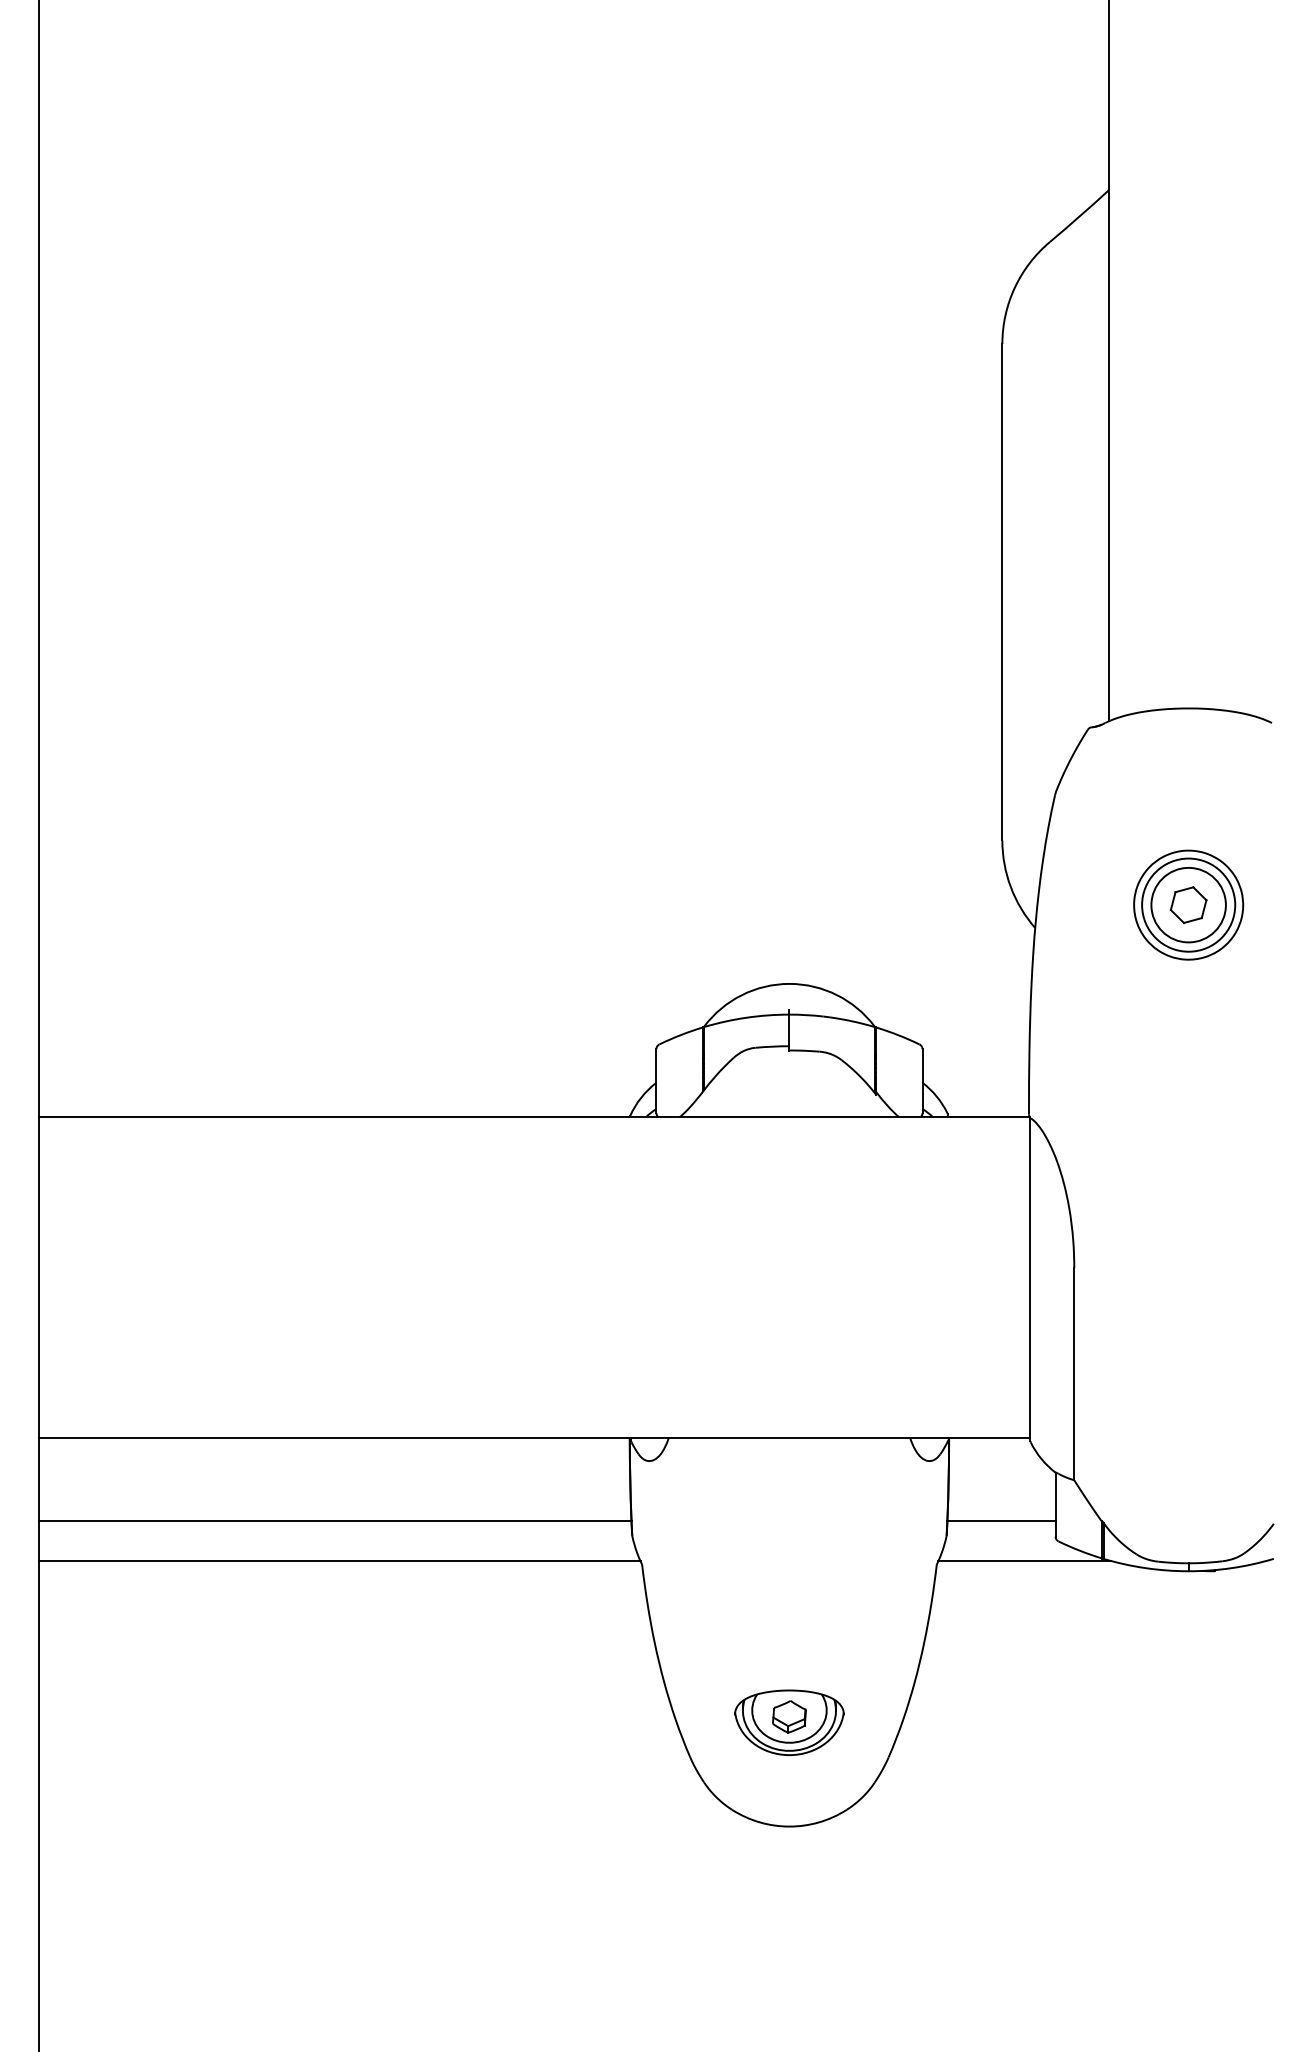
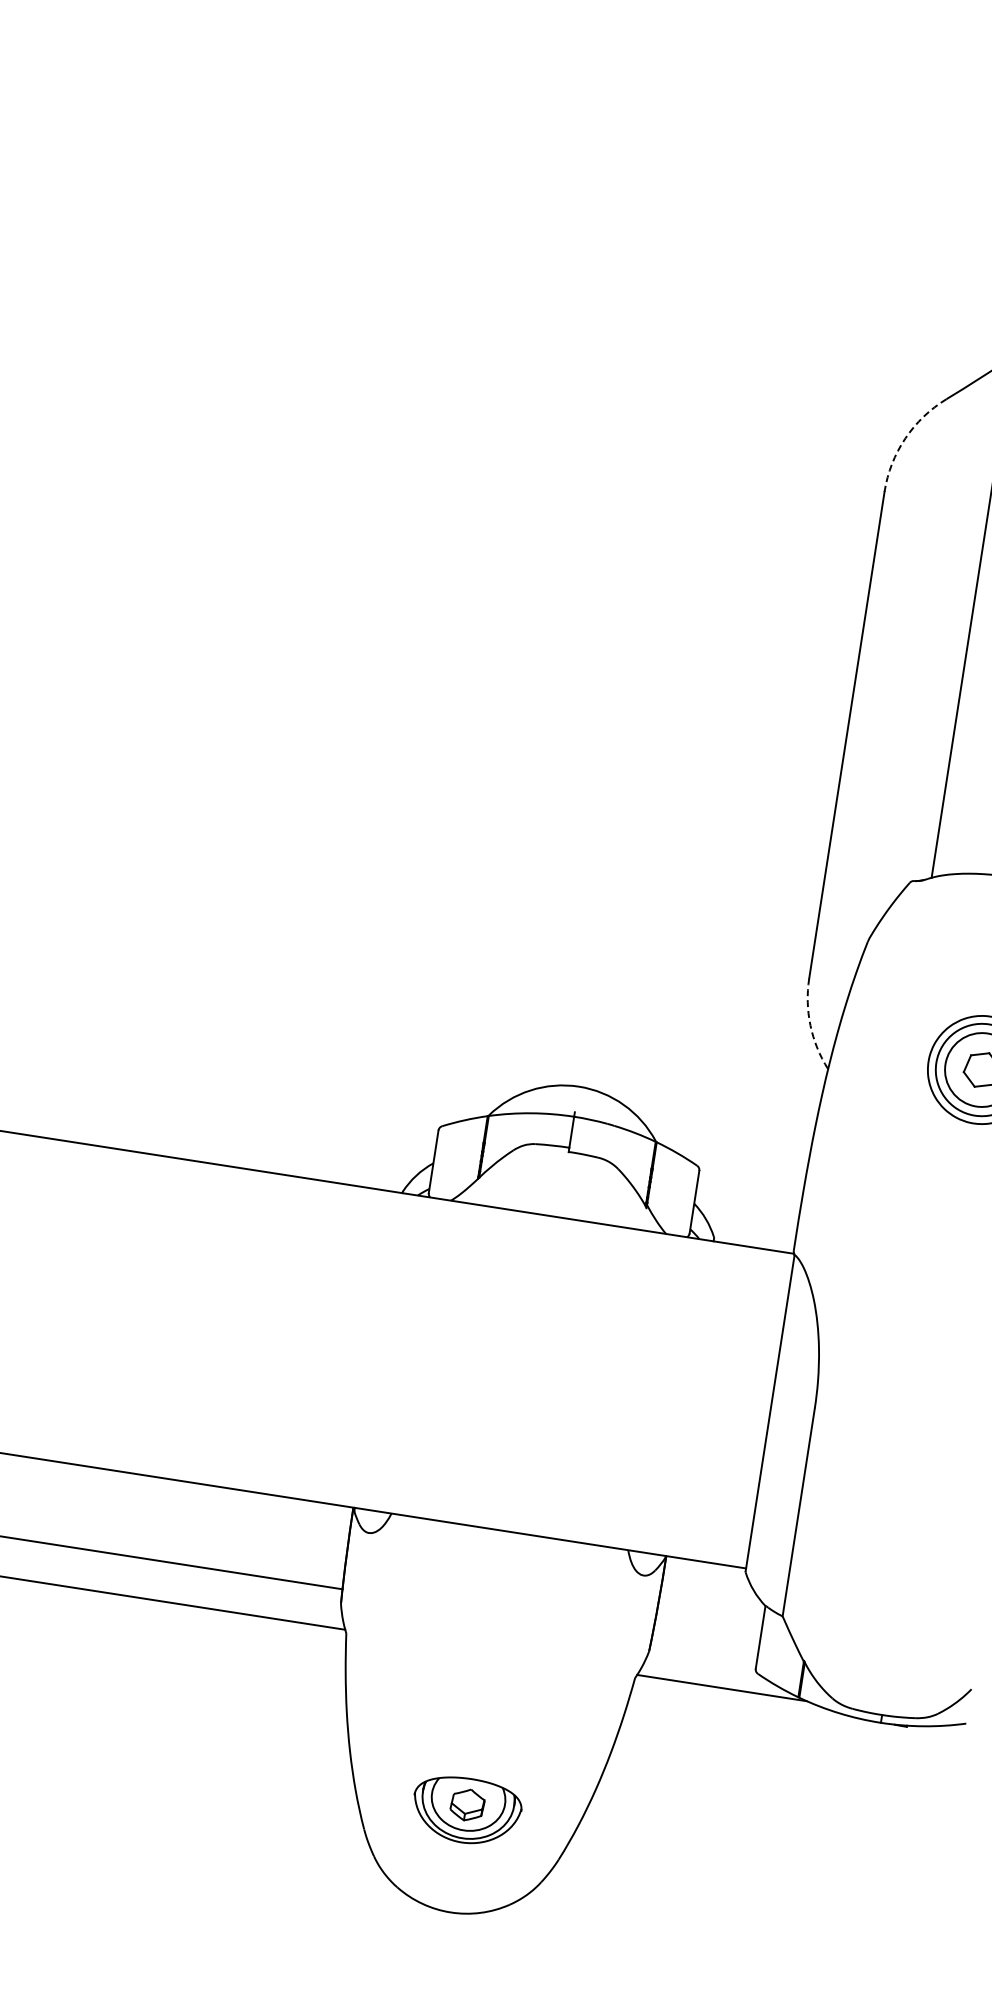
arc: (1014, 287) -> (905, 438), solid -> dashed
arc: (1010, 887) -> (810, 1025), solid -> dashed
line: (1001, 1521) -> (705, 1645), removed

